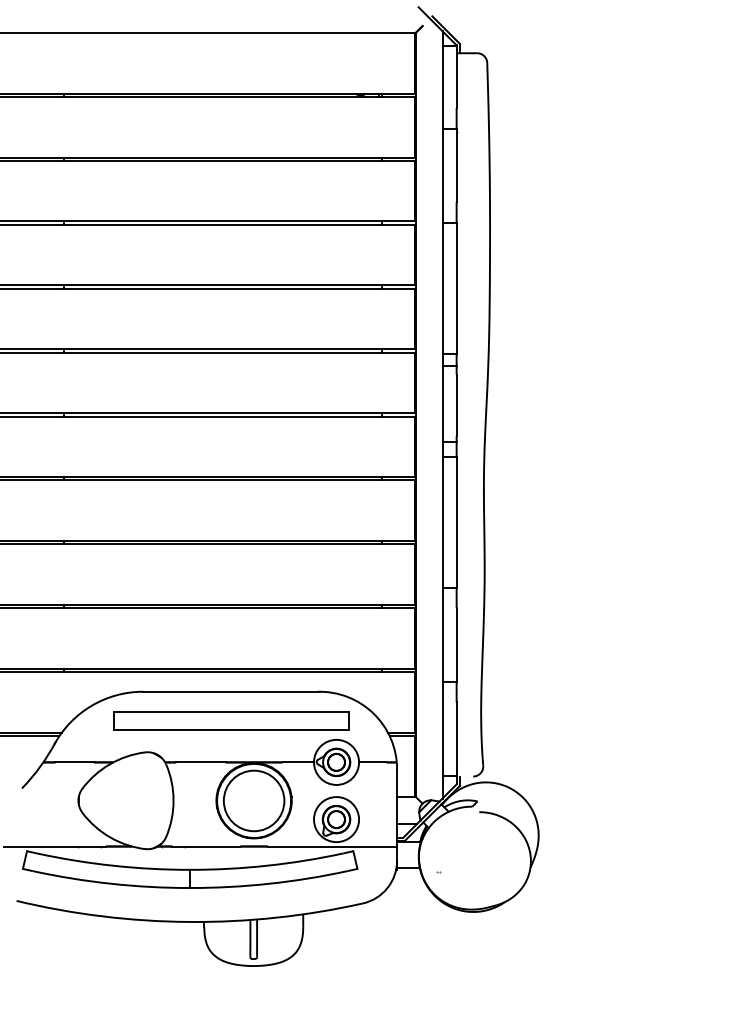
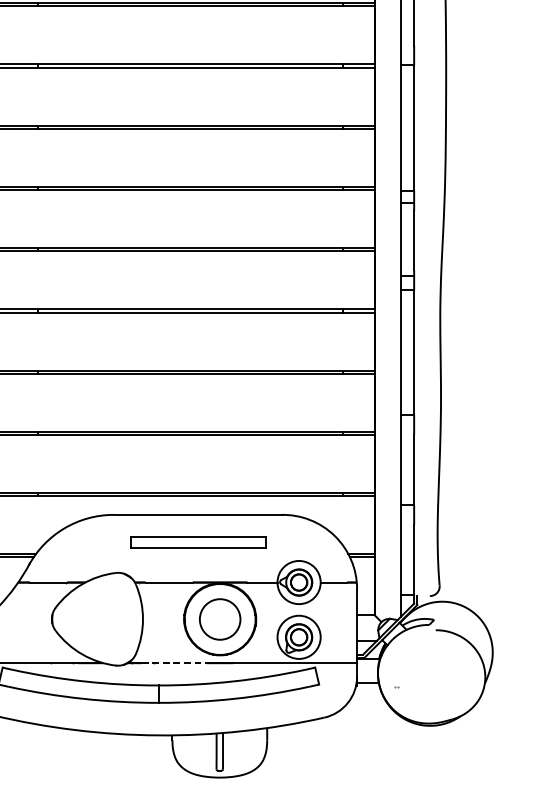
part: (231, 720) -> (198, 542), size x0.6
circle: (253, 800) -> (219, 619), size x0.7
line: (206, 846) -> (174, 663), solid -> dashed

